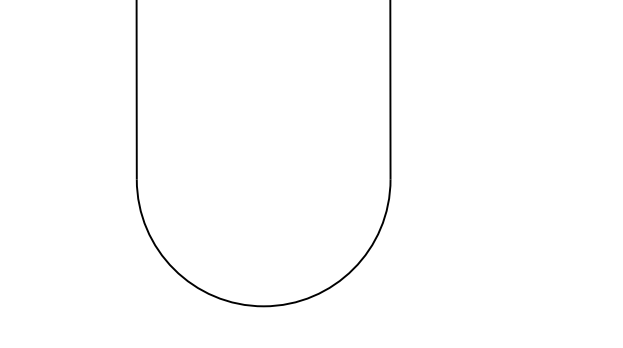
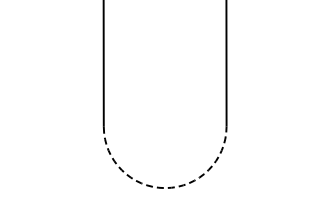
arc: (264, 307) -> (165, 188), solid -> dashed

